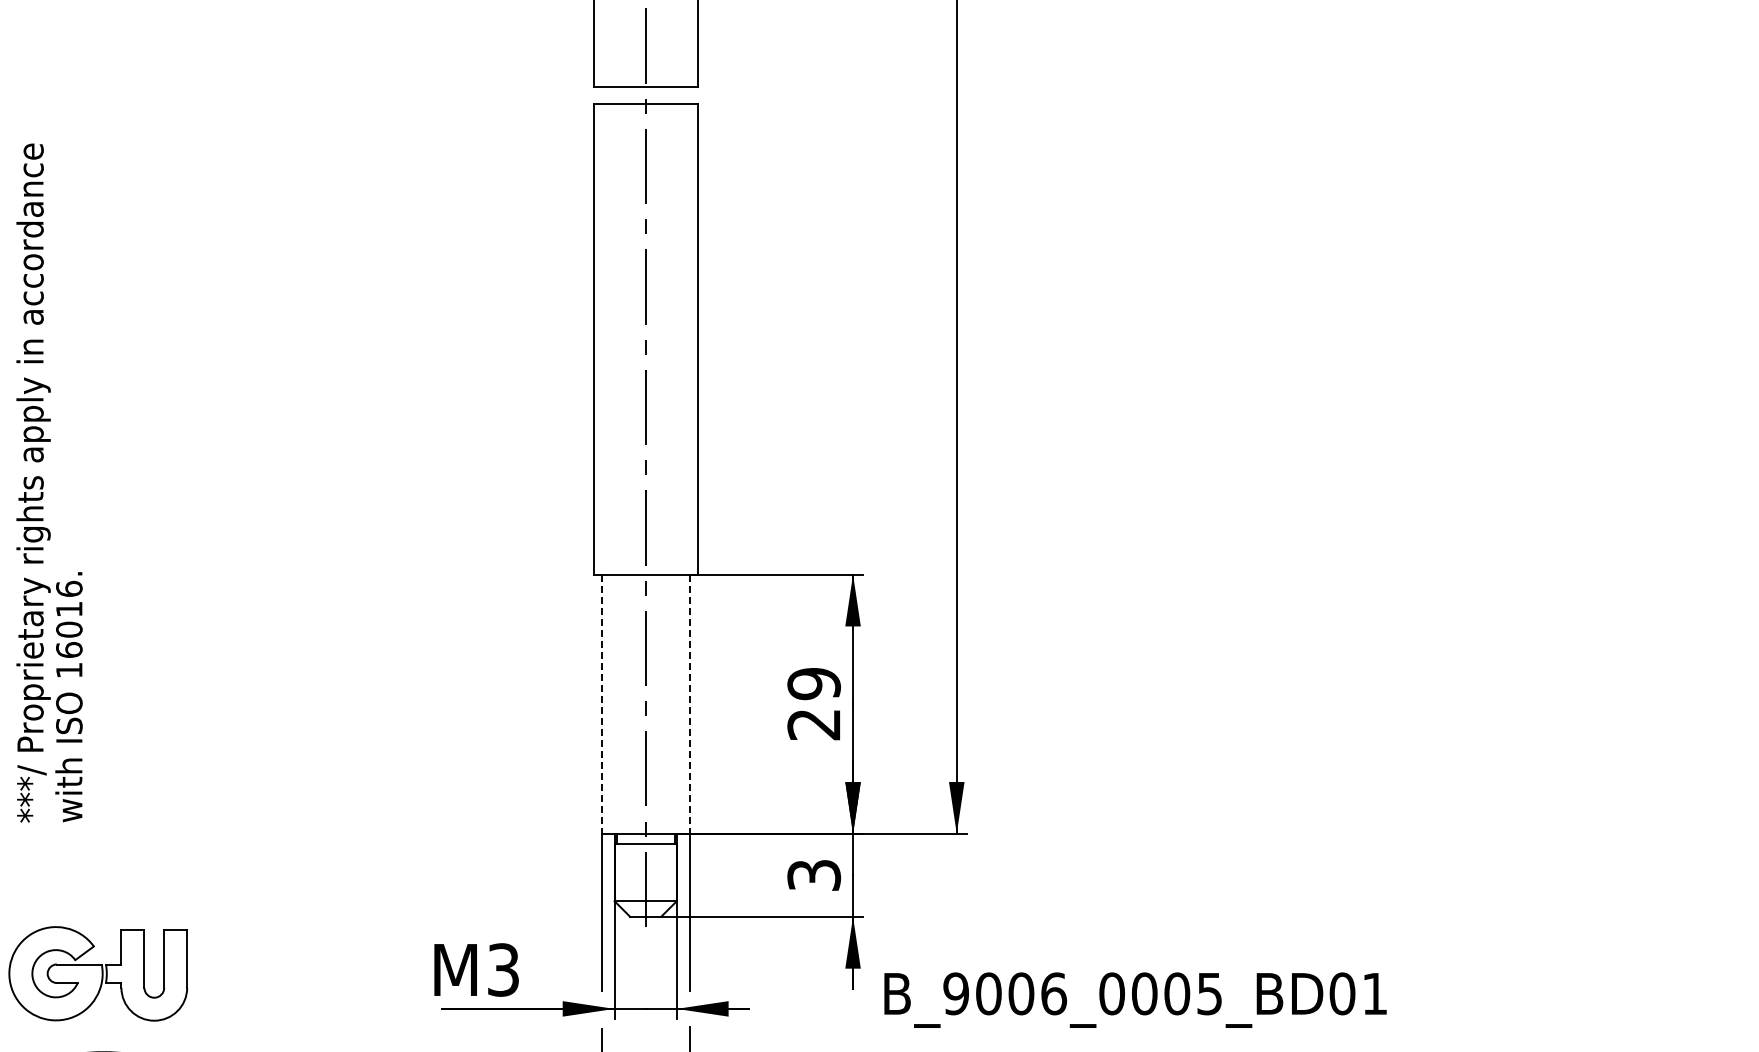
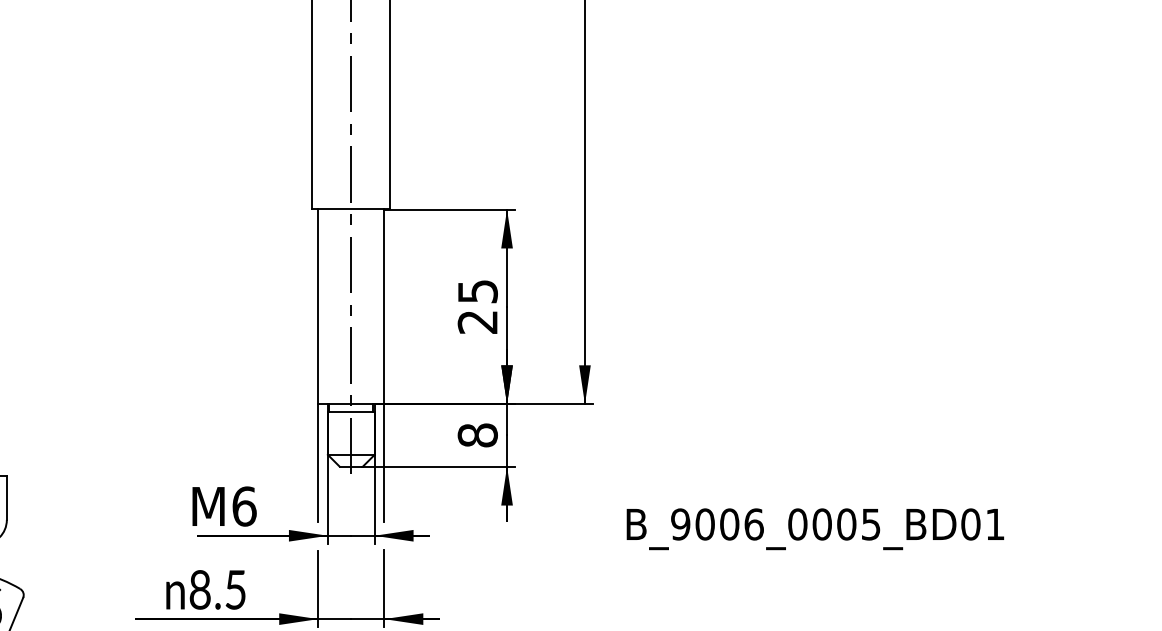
text: (813, 684) -> (477, 292), 29 -> 25
line: (601, 704) -> (318, 307), dashed -> solid
line: (689, 704) -> (384, 307), dashed -> solid
text: (814, 875) -> (478, 435), 3 -> 8
text: (503, 969) -> (244, 506), M3 -> M6
text: (1135, 999) -> (815, 528), moved

